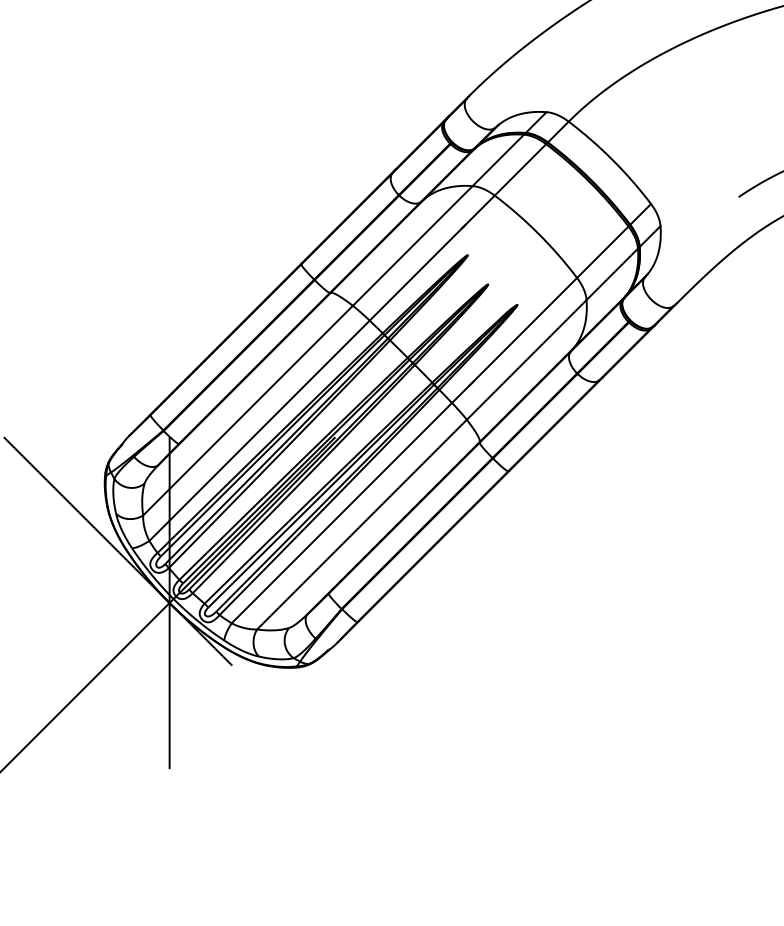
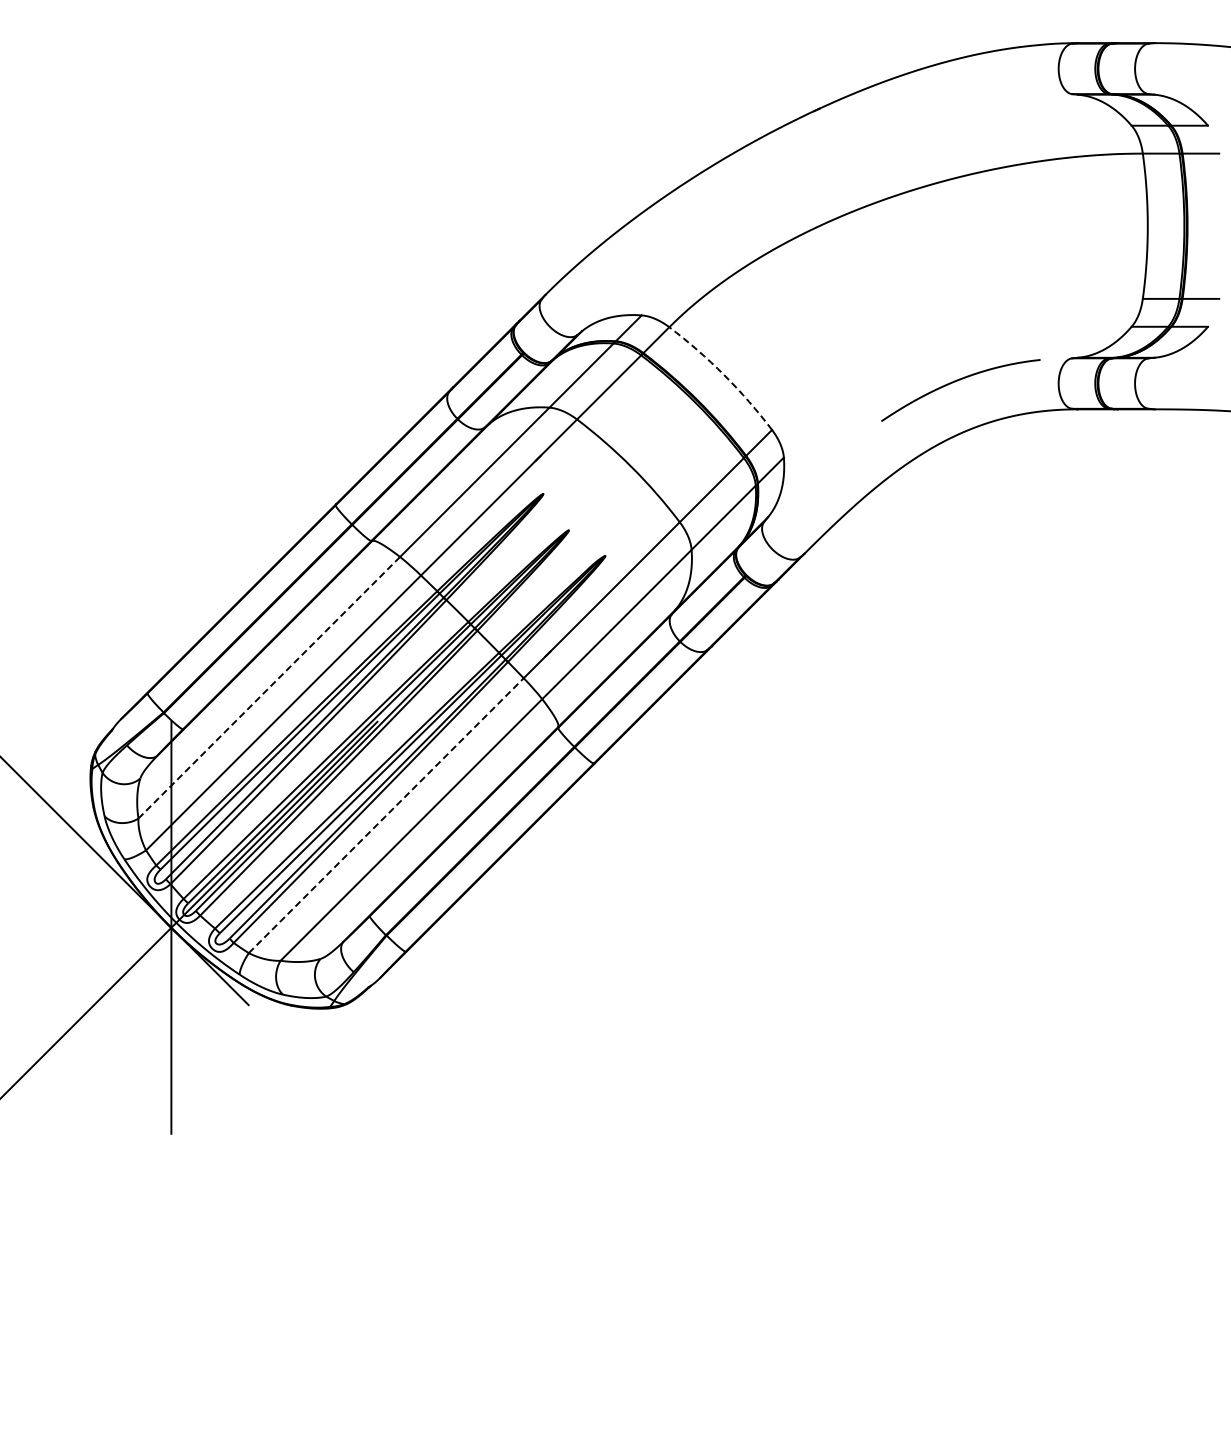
arc: (612, 160) -> (724, 375), solid -> dashed
line: (248, 410) -> (269, 687), solid -> dashed
line: (342, 513) -> (386, 815), solid -> dashed

